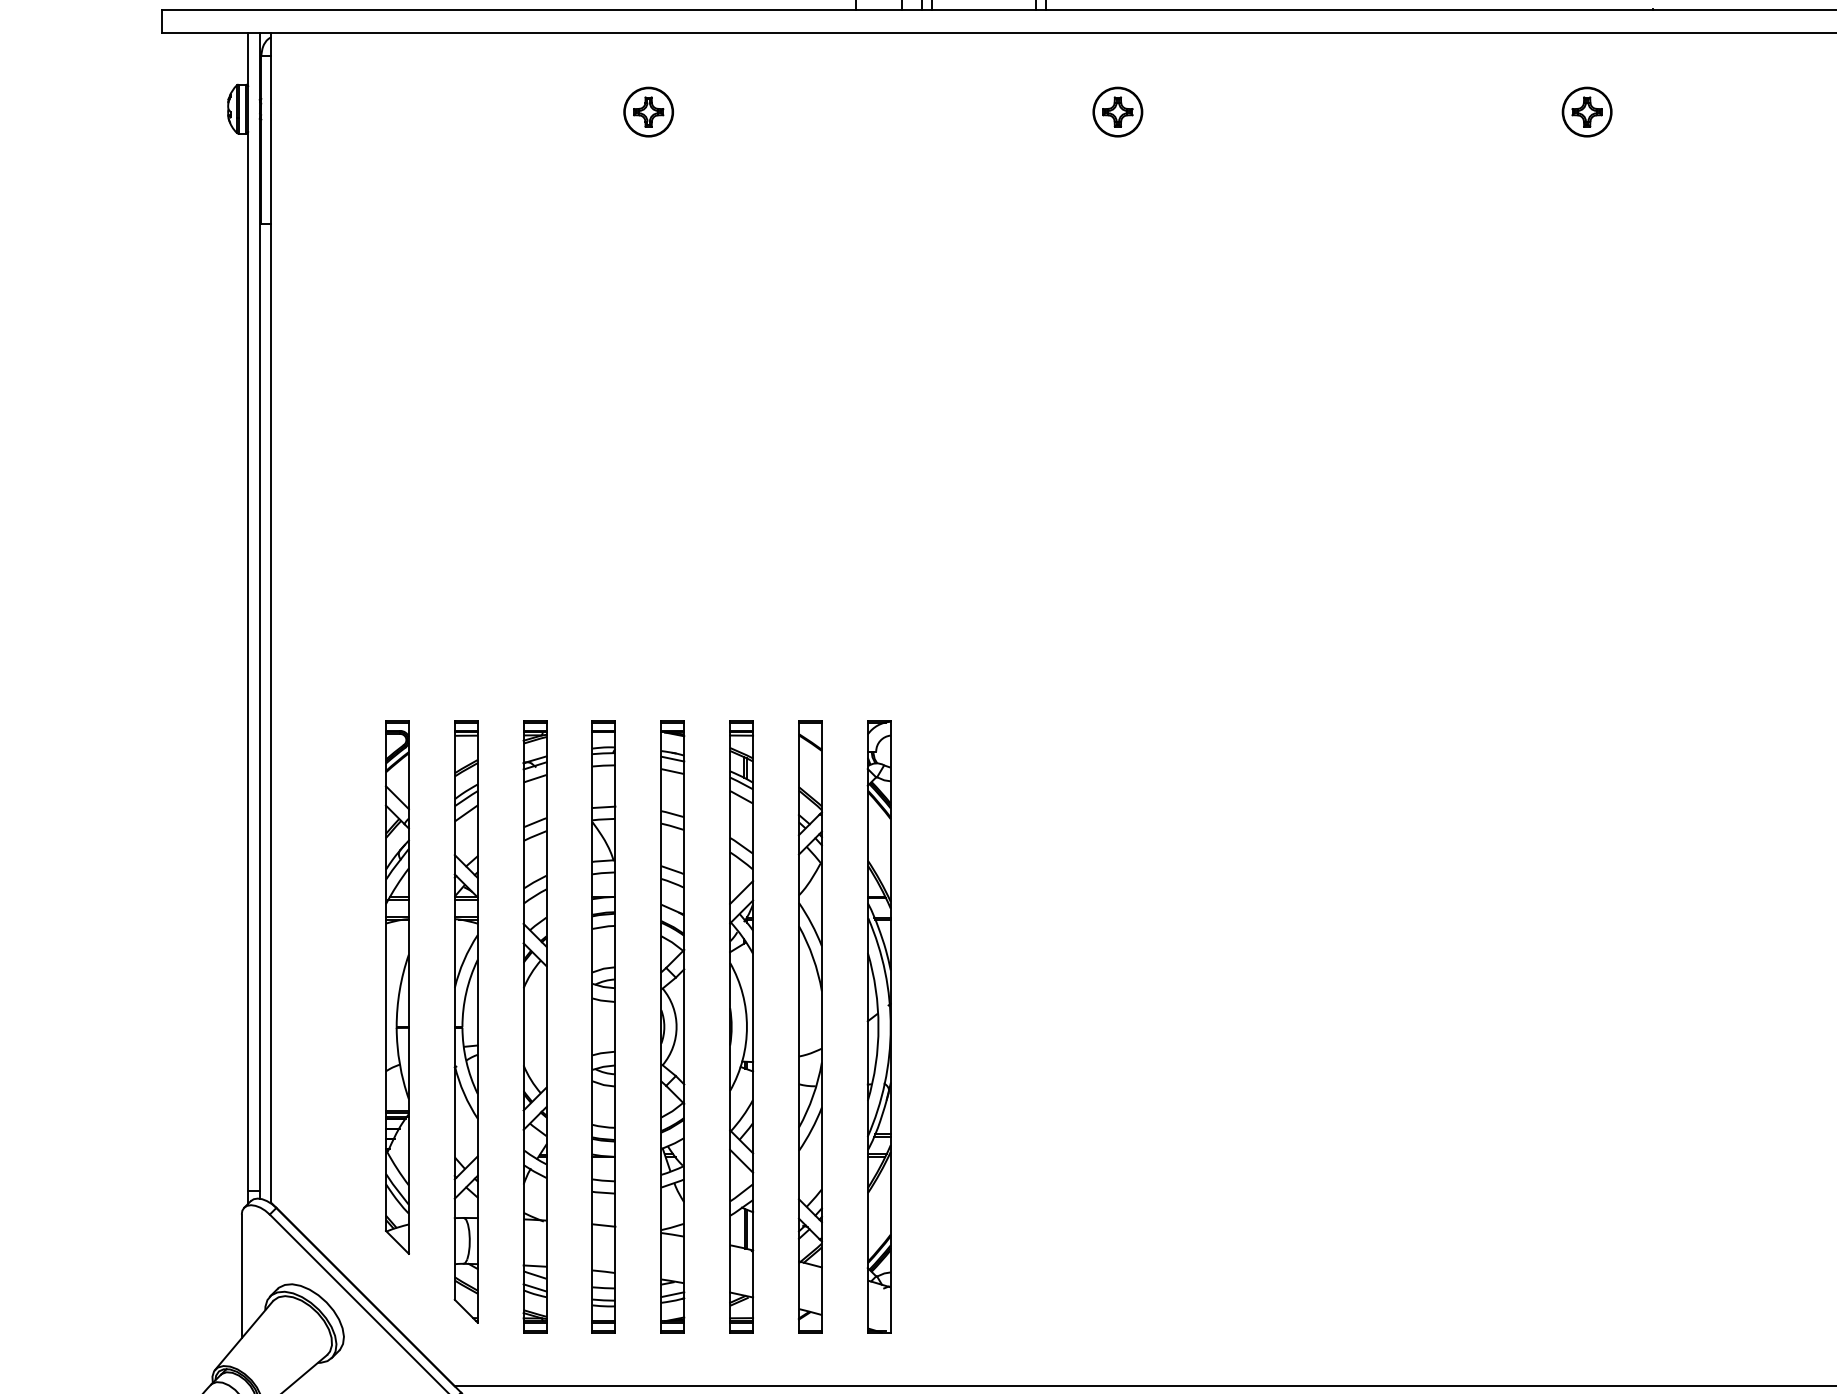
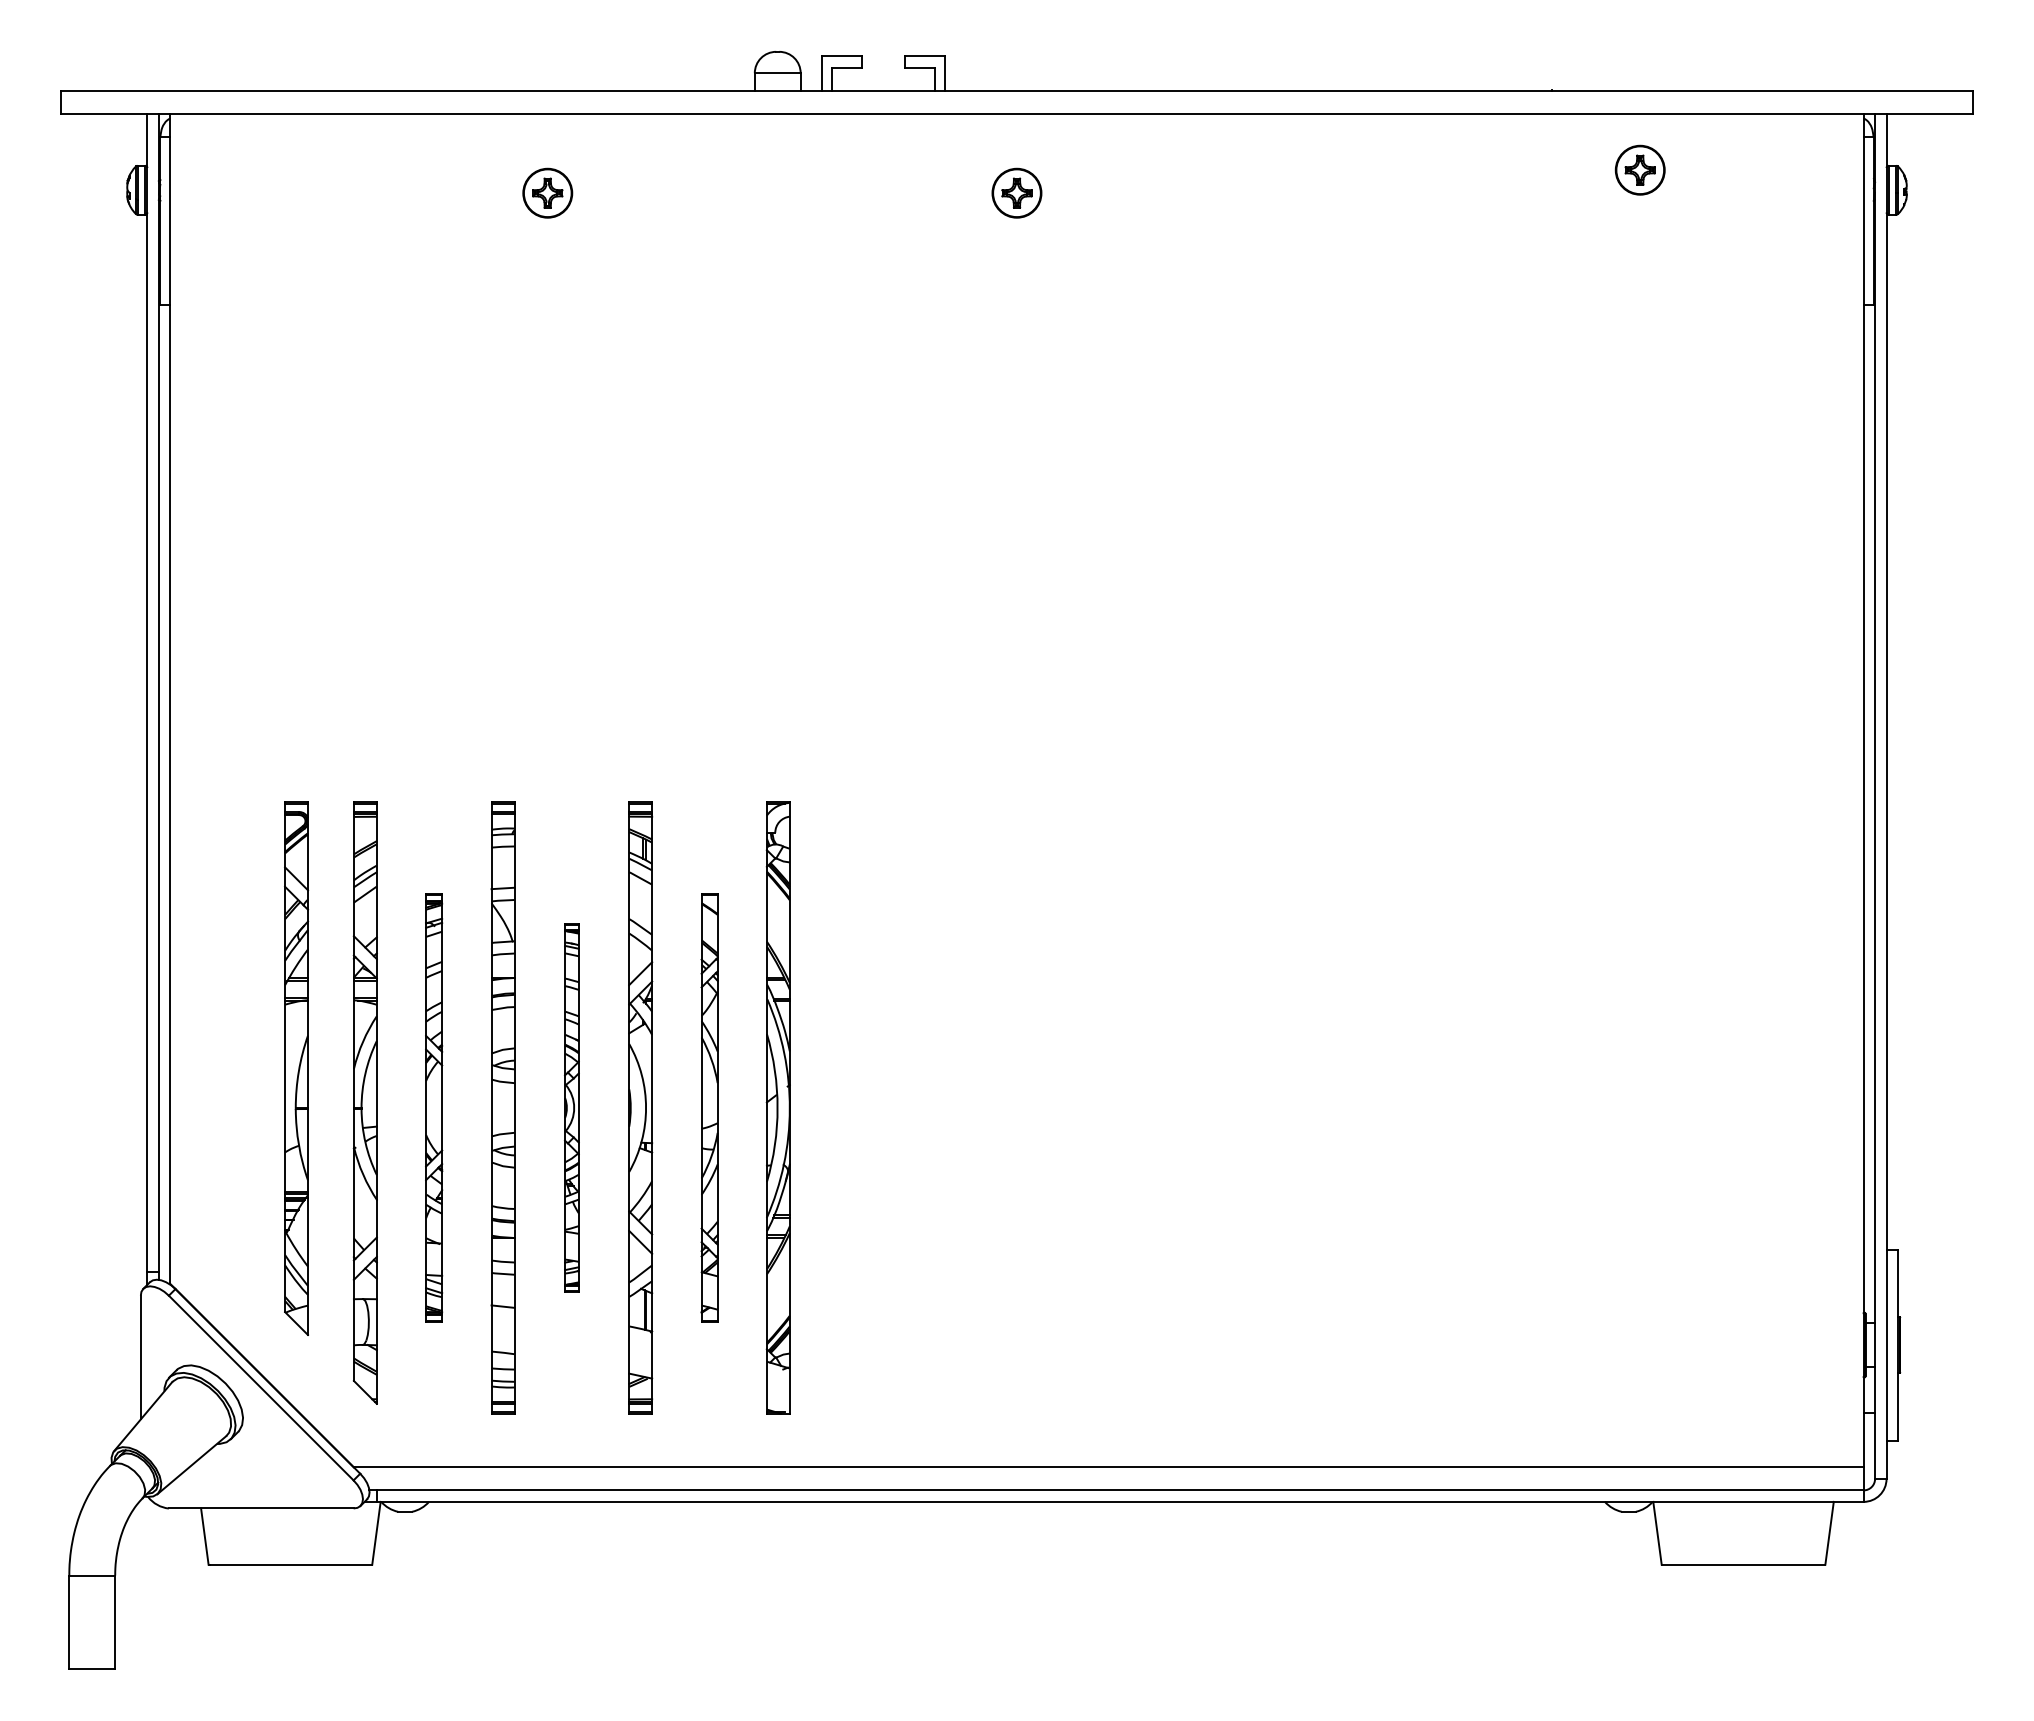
part: (1586, 111) -> (1639, 169), moved
part: (534, 1026) -> (433, 1107), size x0.7
part: (672, 1026) -> (571, 1107), size x0.6
part: (810, 1026) -> (709, 1107), size x0.7

